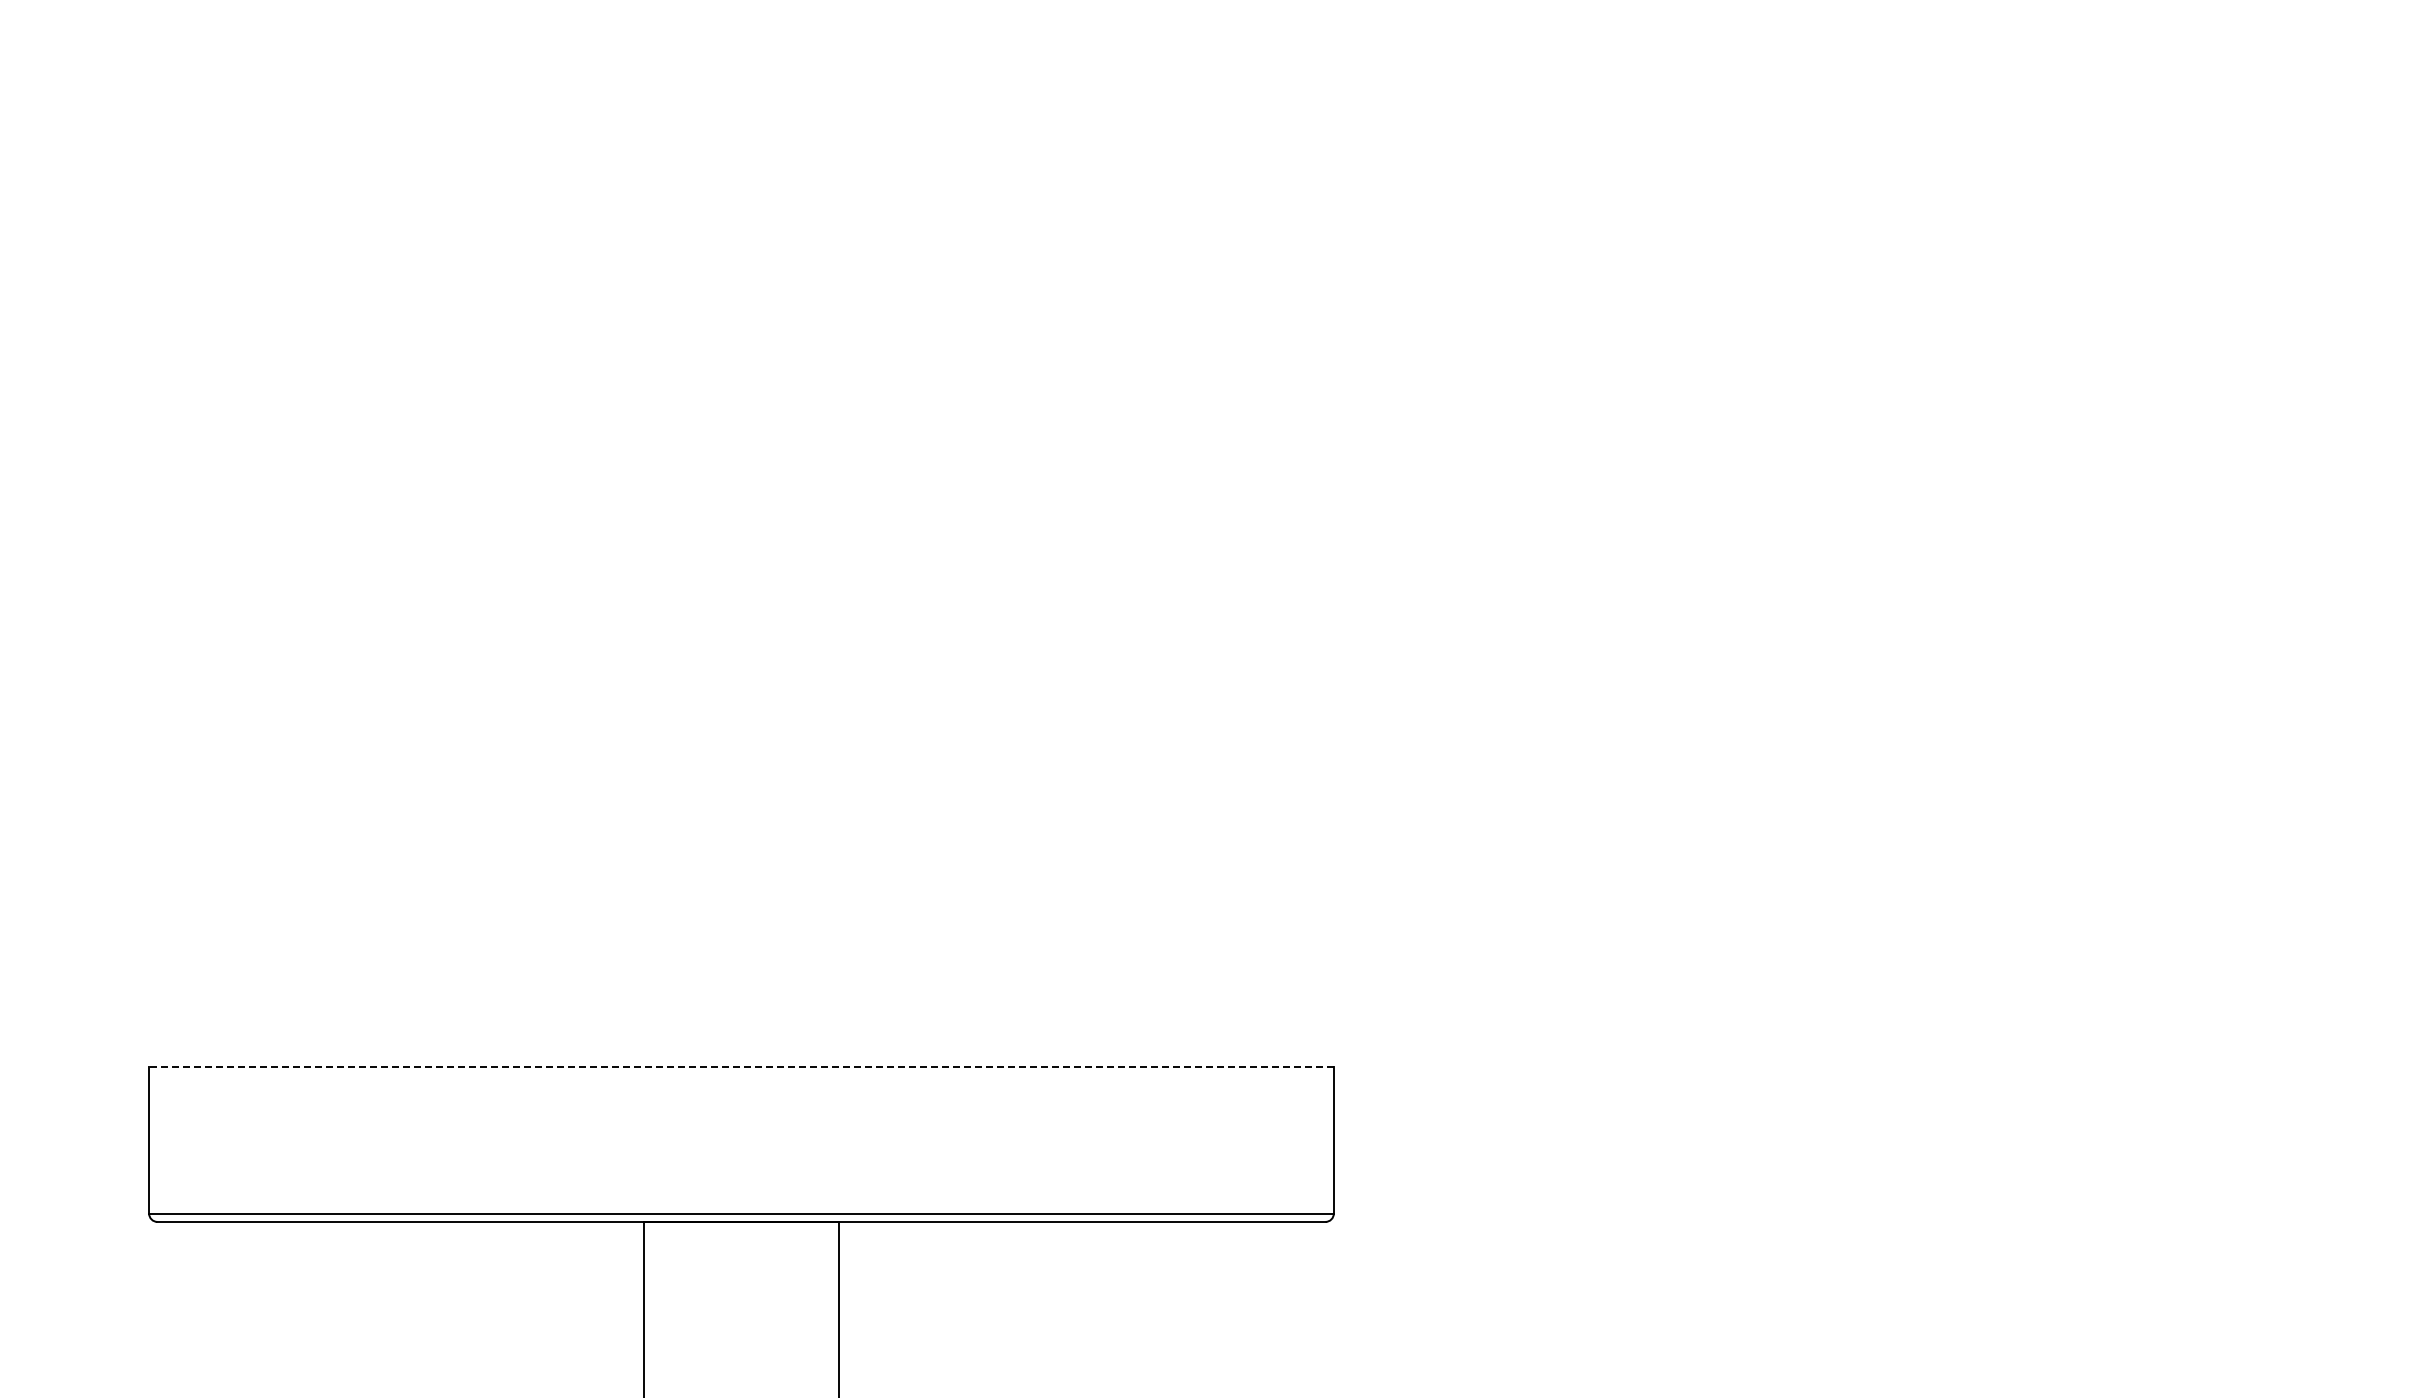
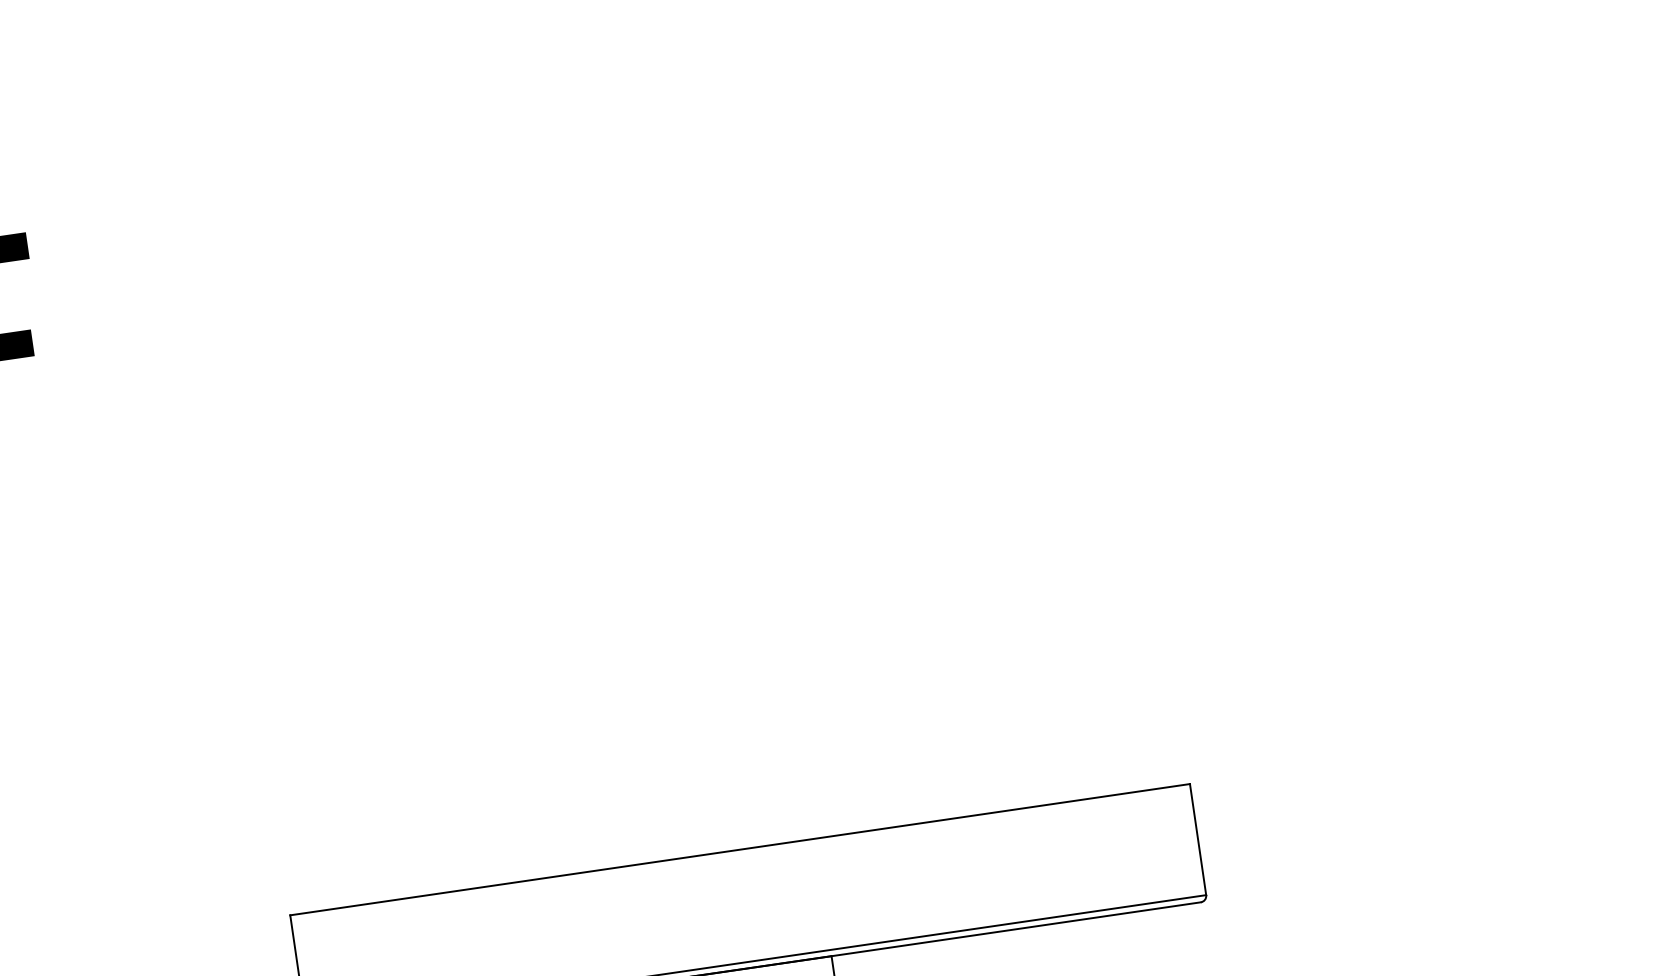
line: (740, 1067) -> (739, 849), dashed -> solid

